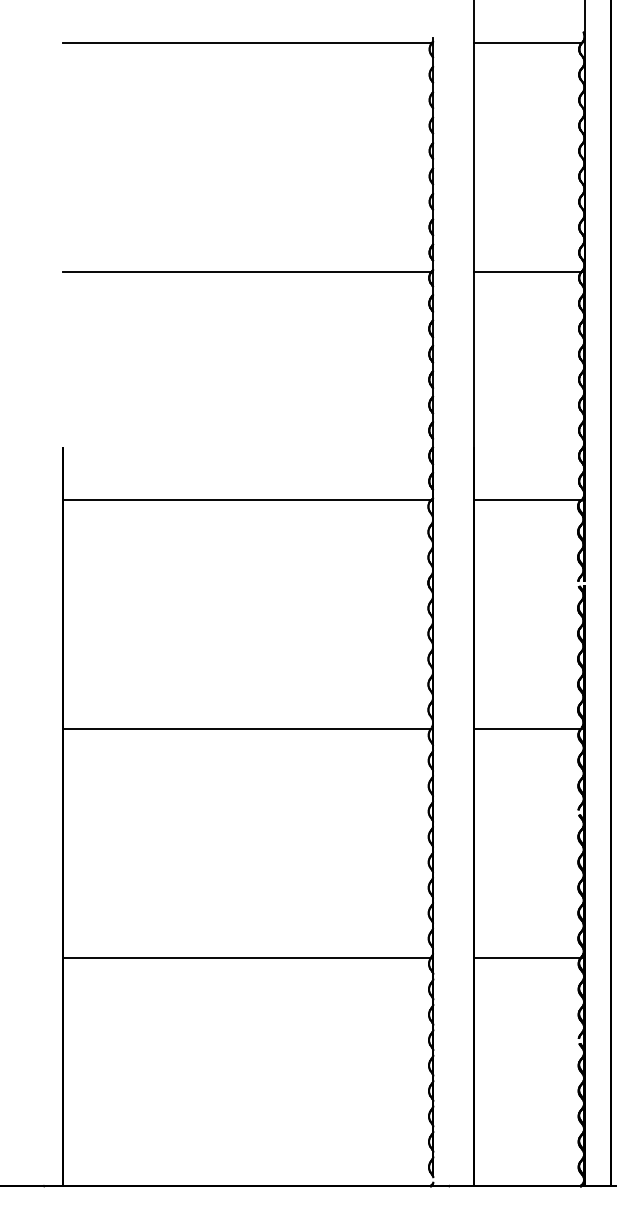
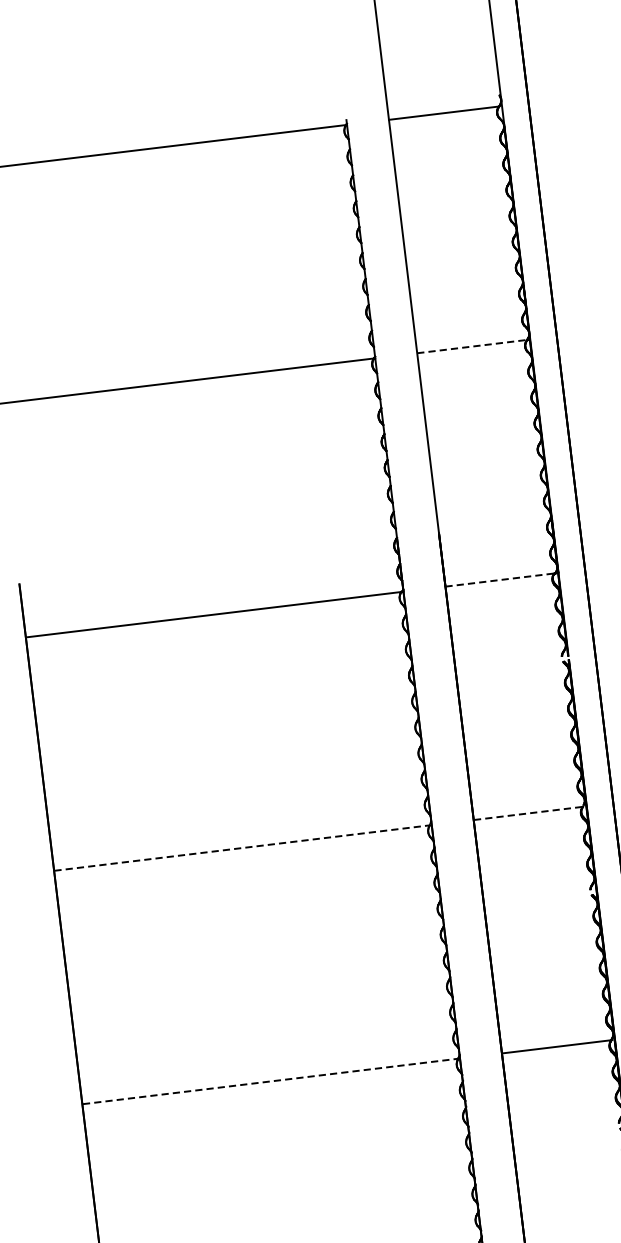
line: (527, 271) -> (471, 346), solid -> dashed
line: (527, 500) -> (500, 580), solid -> dashed
line: (248, 729) -> (243, 848), solid -> dashed
line: (528, 729) -> (529, 813), solid -> dashed
line: (248, 957) -> (271, 1081), solid -> dashed

